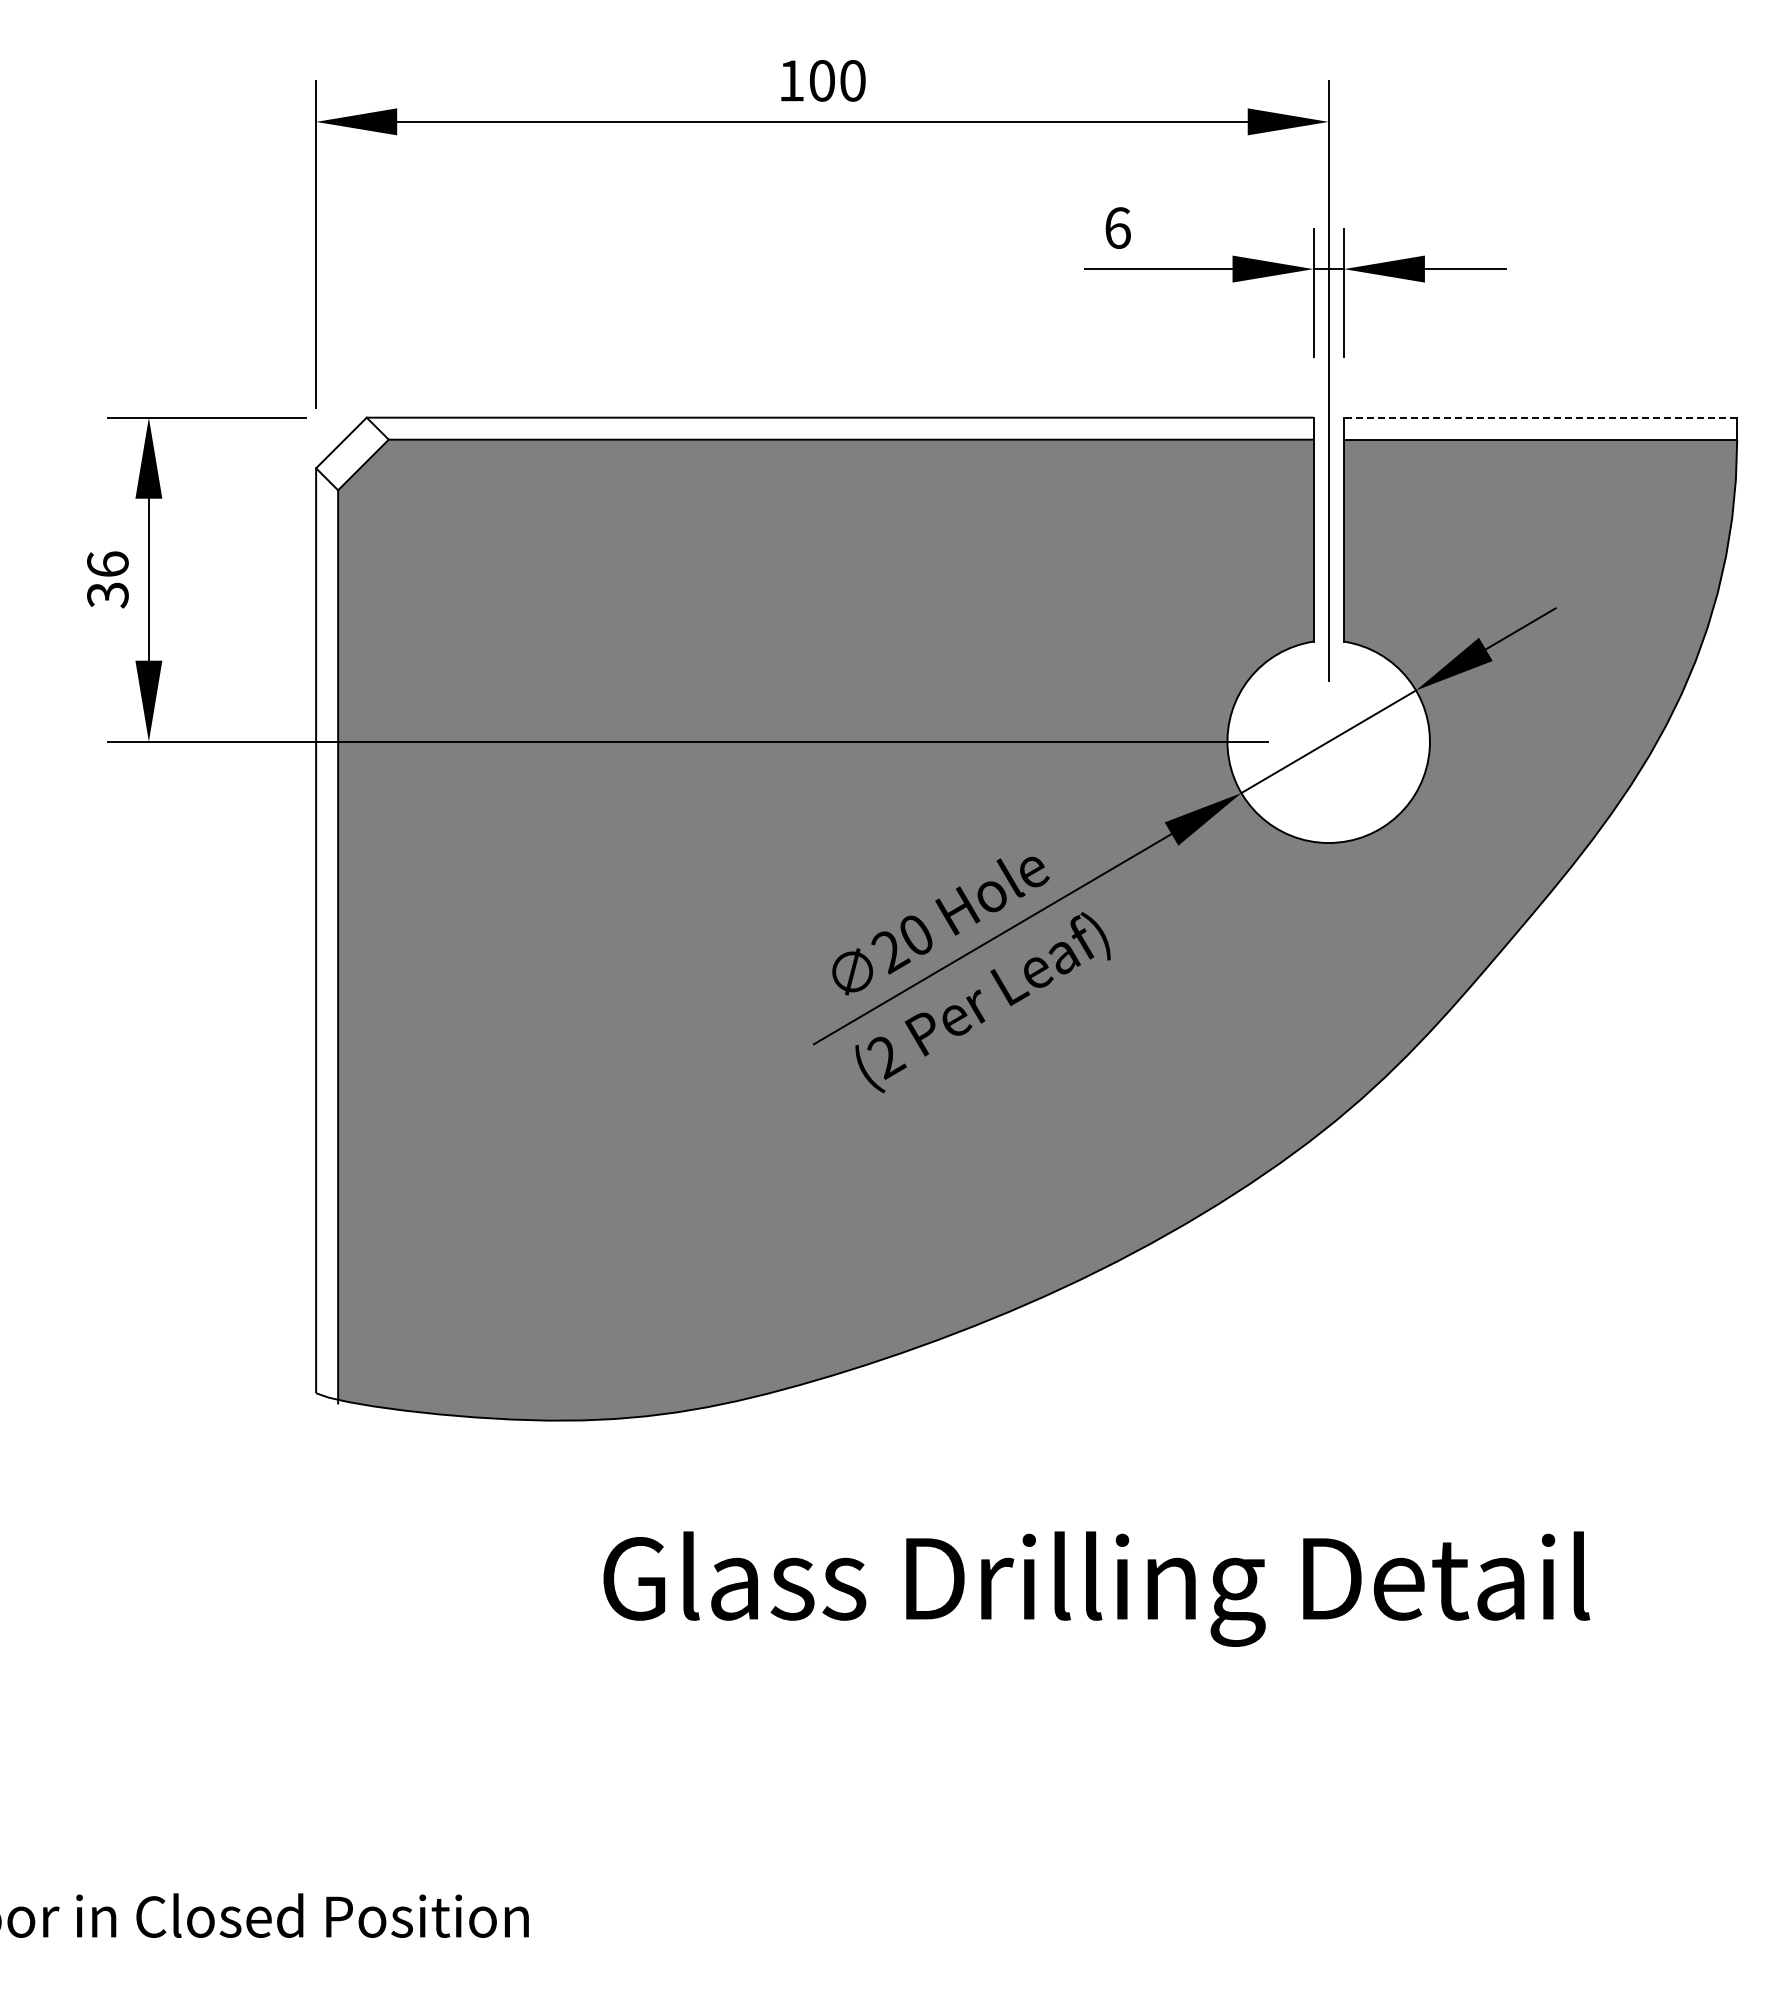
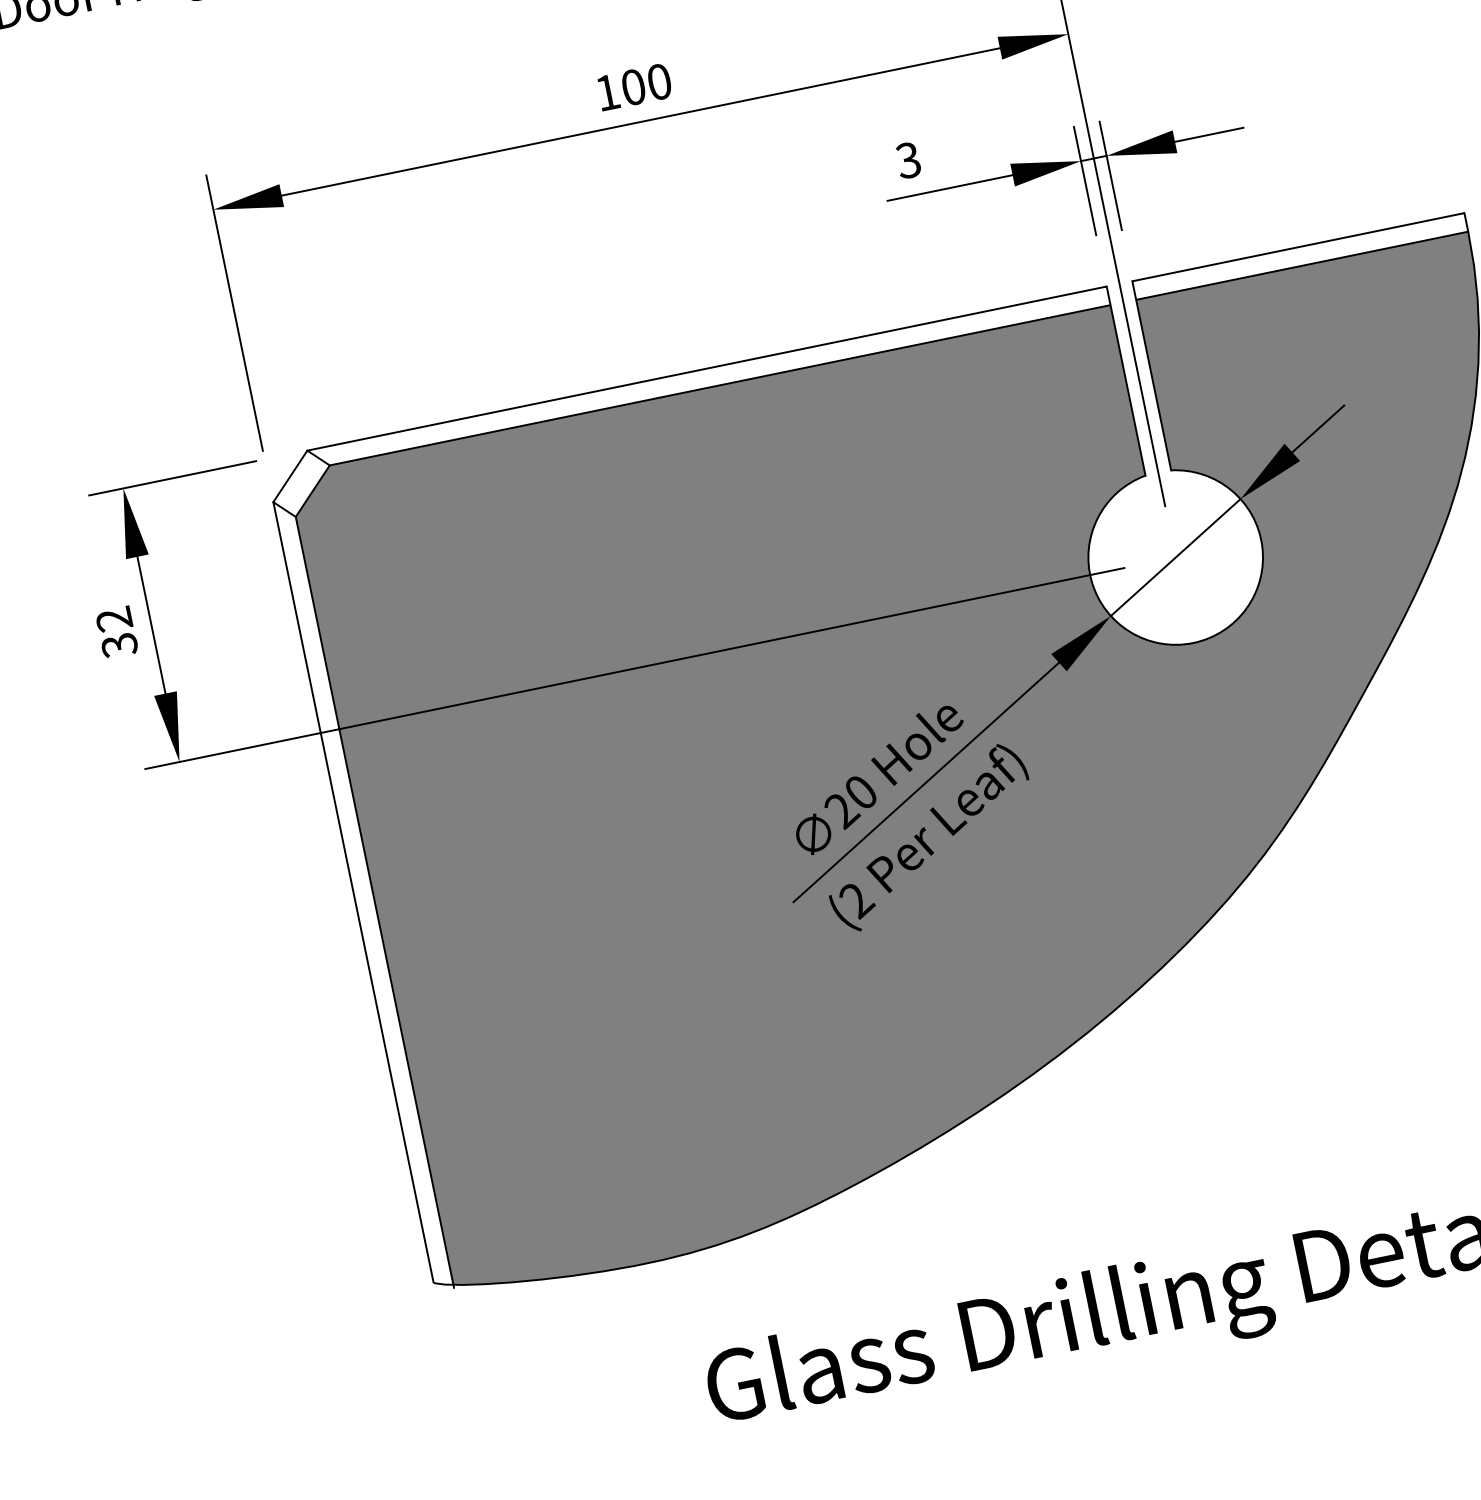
text: (1117, 227) -> (908, 159), 6 -> 3
line: (1540, 417) -> (1298, 247), dashed -> solid
text: (107, 564) -> (113, 619), 36 -> 32

